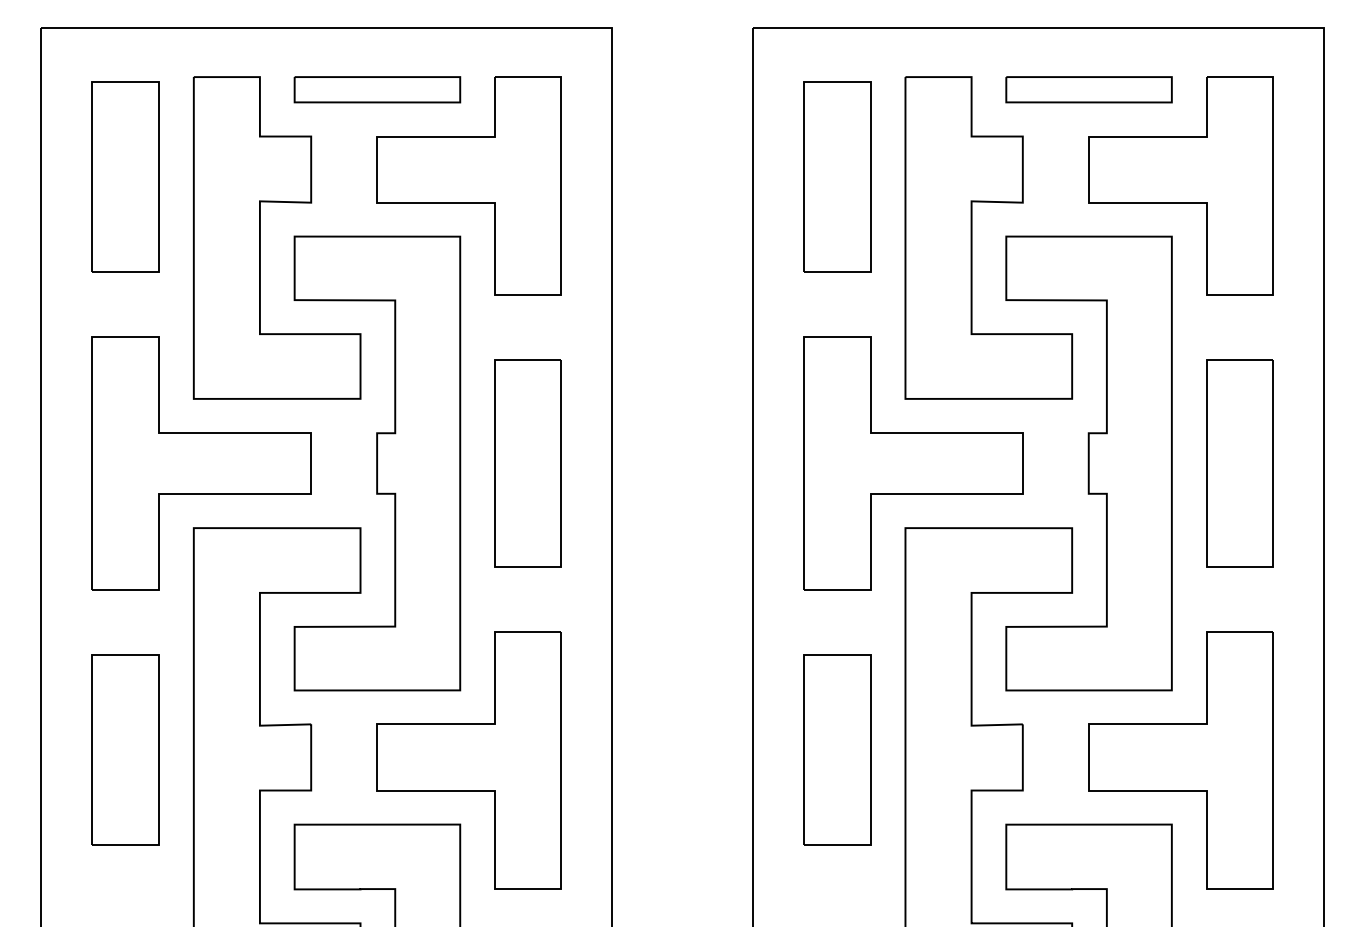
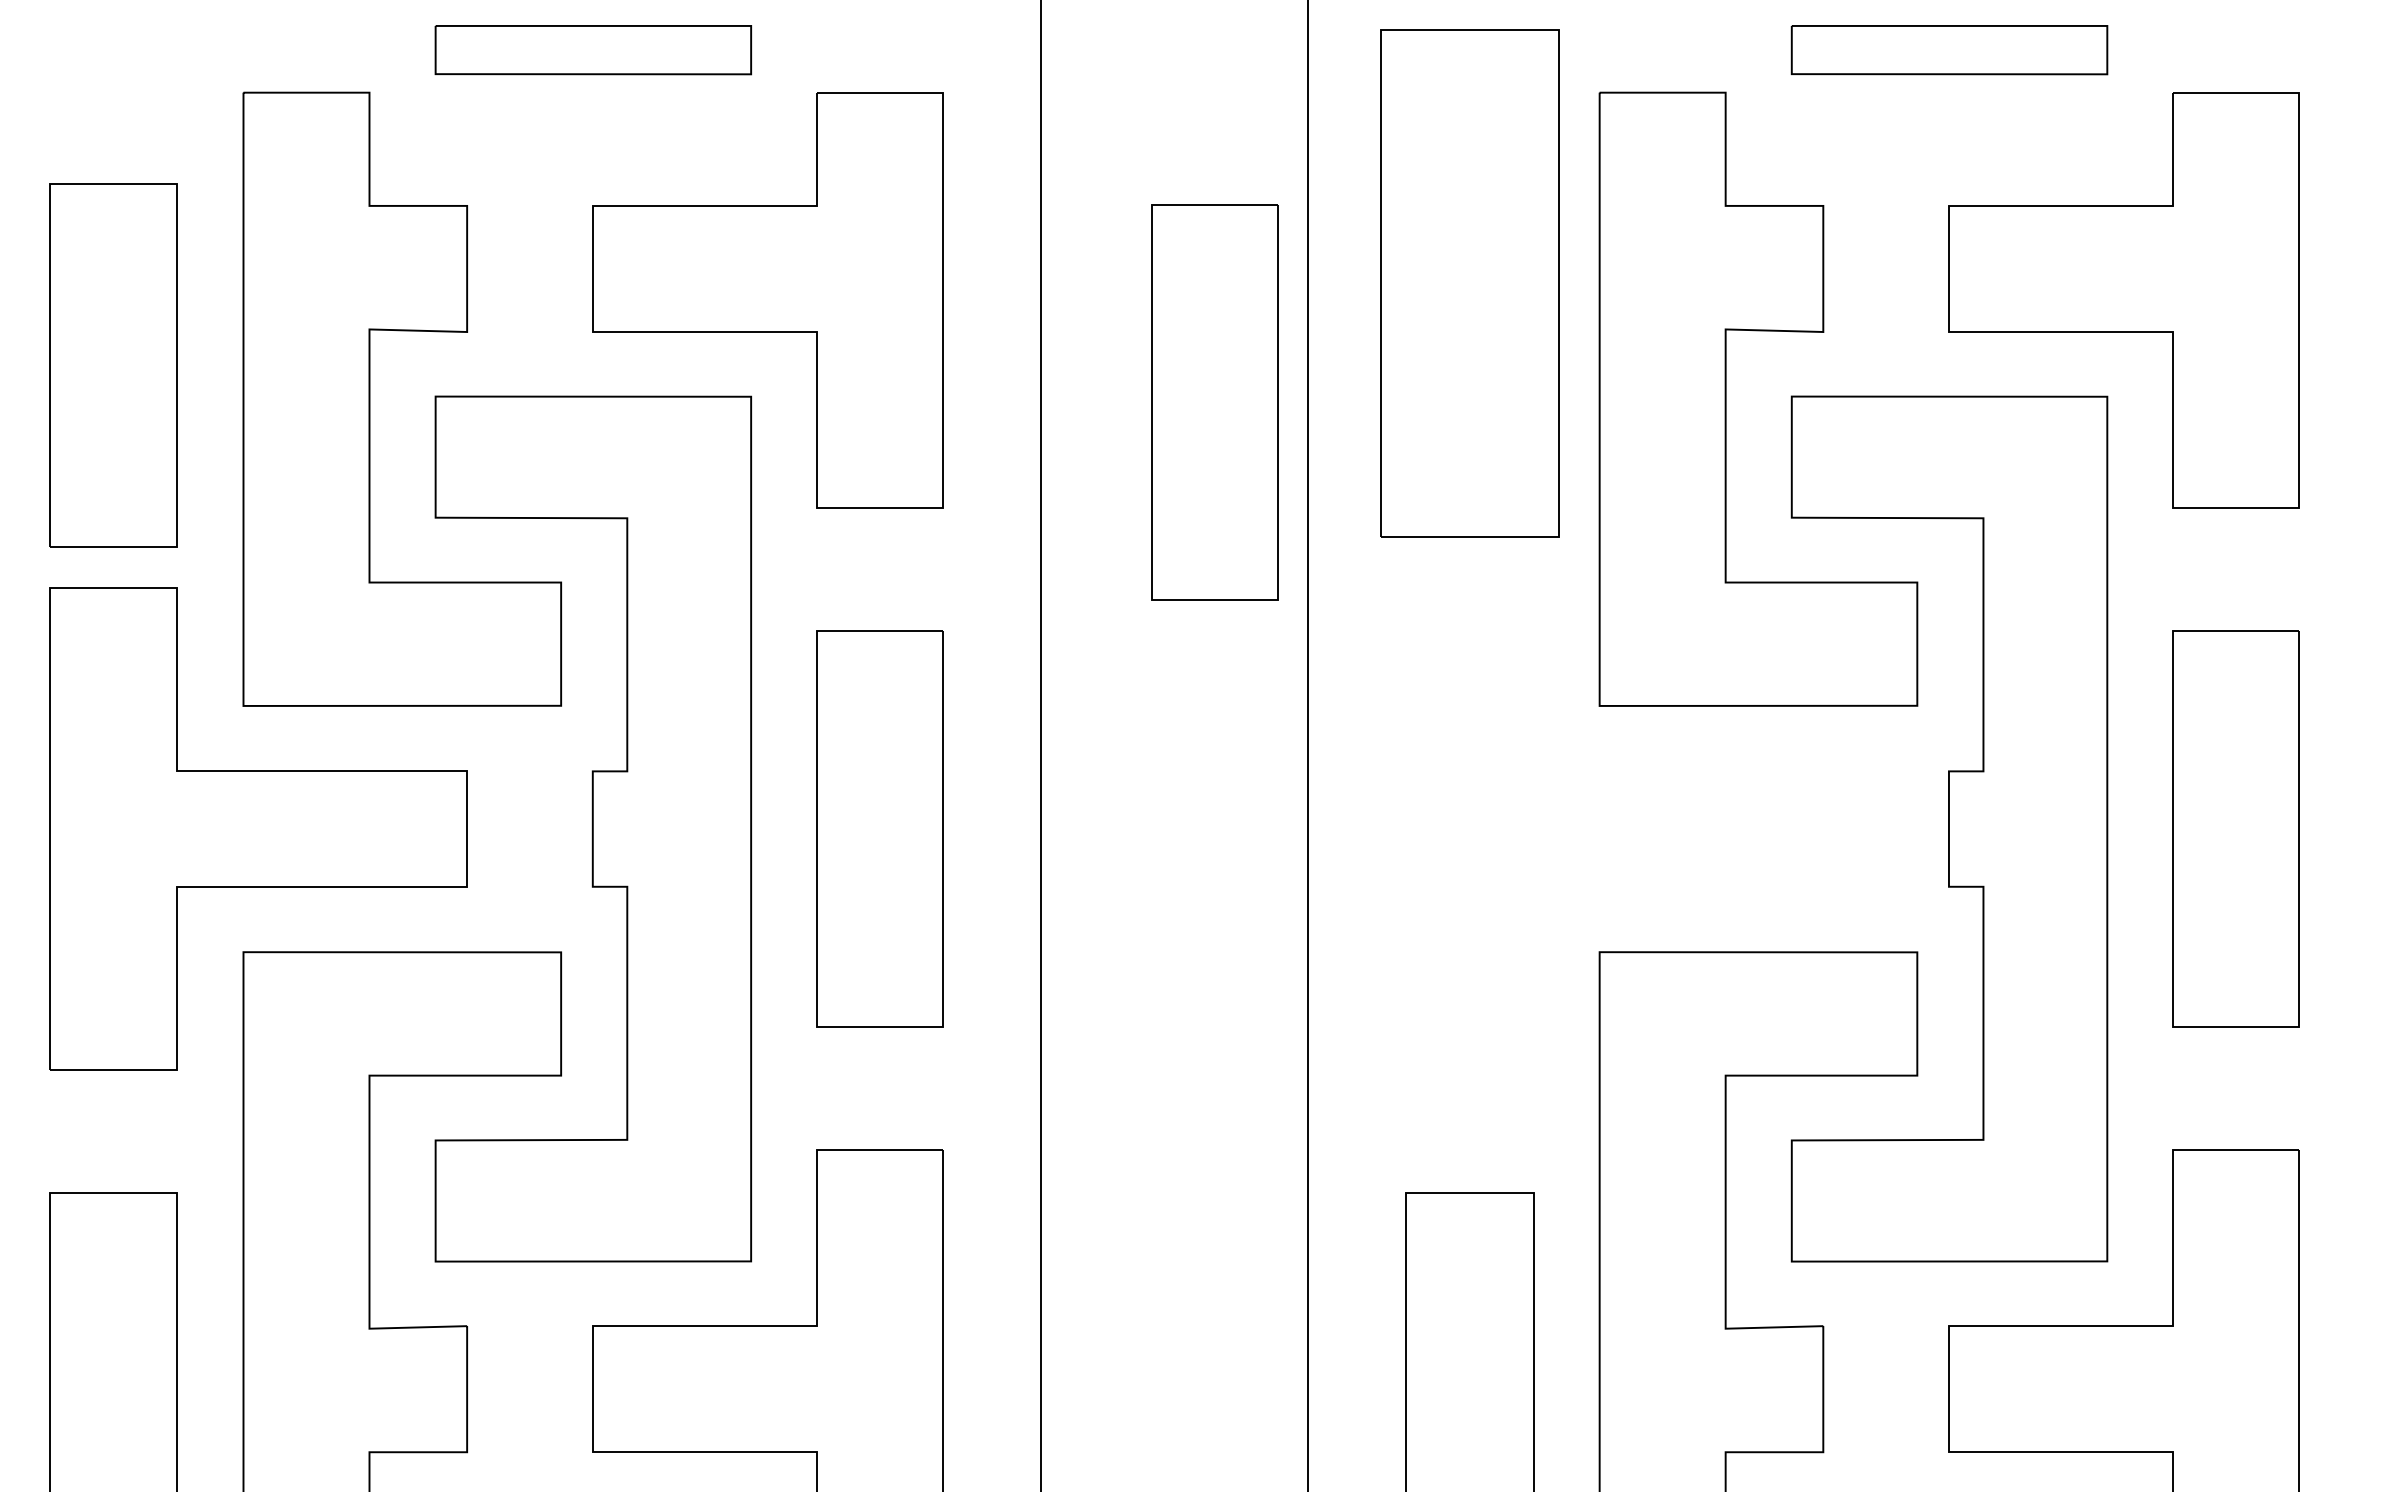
part: (377, 89) -> (593, 49), moved
part: (1088, 89) -> (1948, 49), moved
part: (125, 176) -> (113, 364), moved
part: (837, 176) -> (1470, 282), size x1.4
part: (703, 239) -> (1214, 402), added
part: (913, 463) -> (1614, 829), removed

